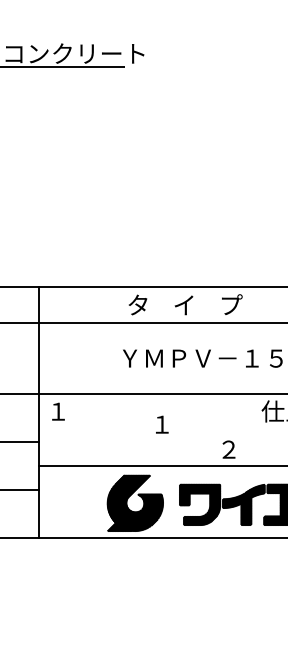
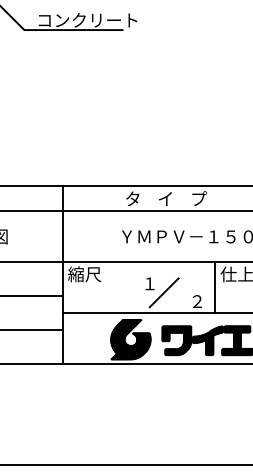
text: (70, 411) -> (84, 274), １ -> 縮尺
line: (254, 429) -> (215, 287), added
line: (181, 436) -> (163, 292), added

